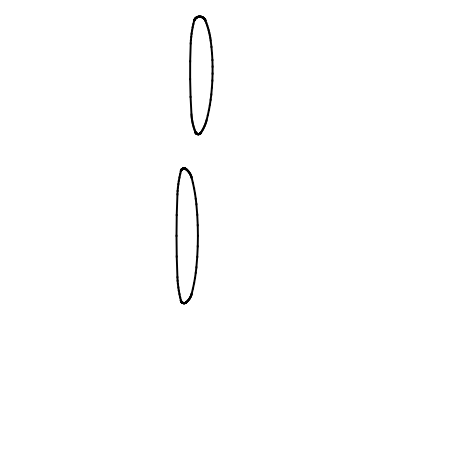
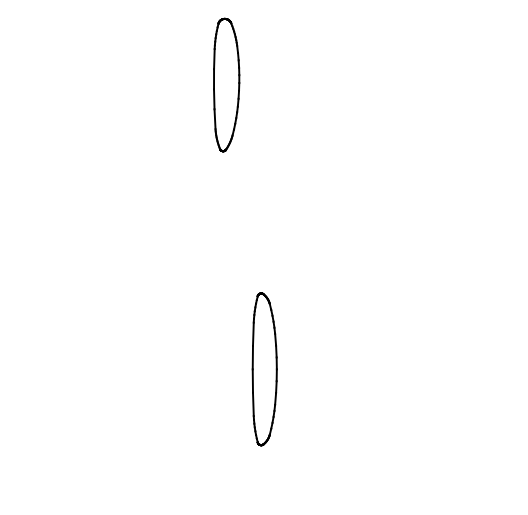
part: (186, 235) -> (264, 369), moved

